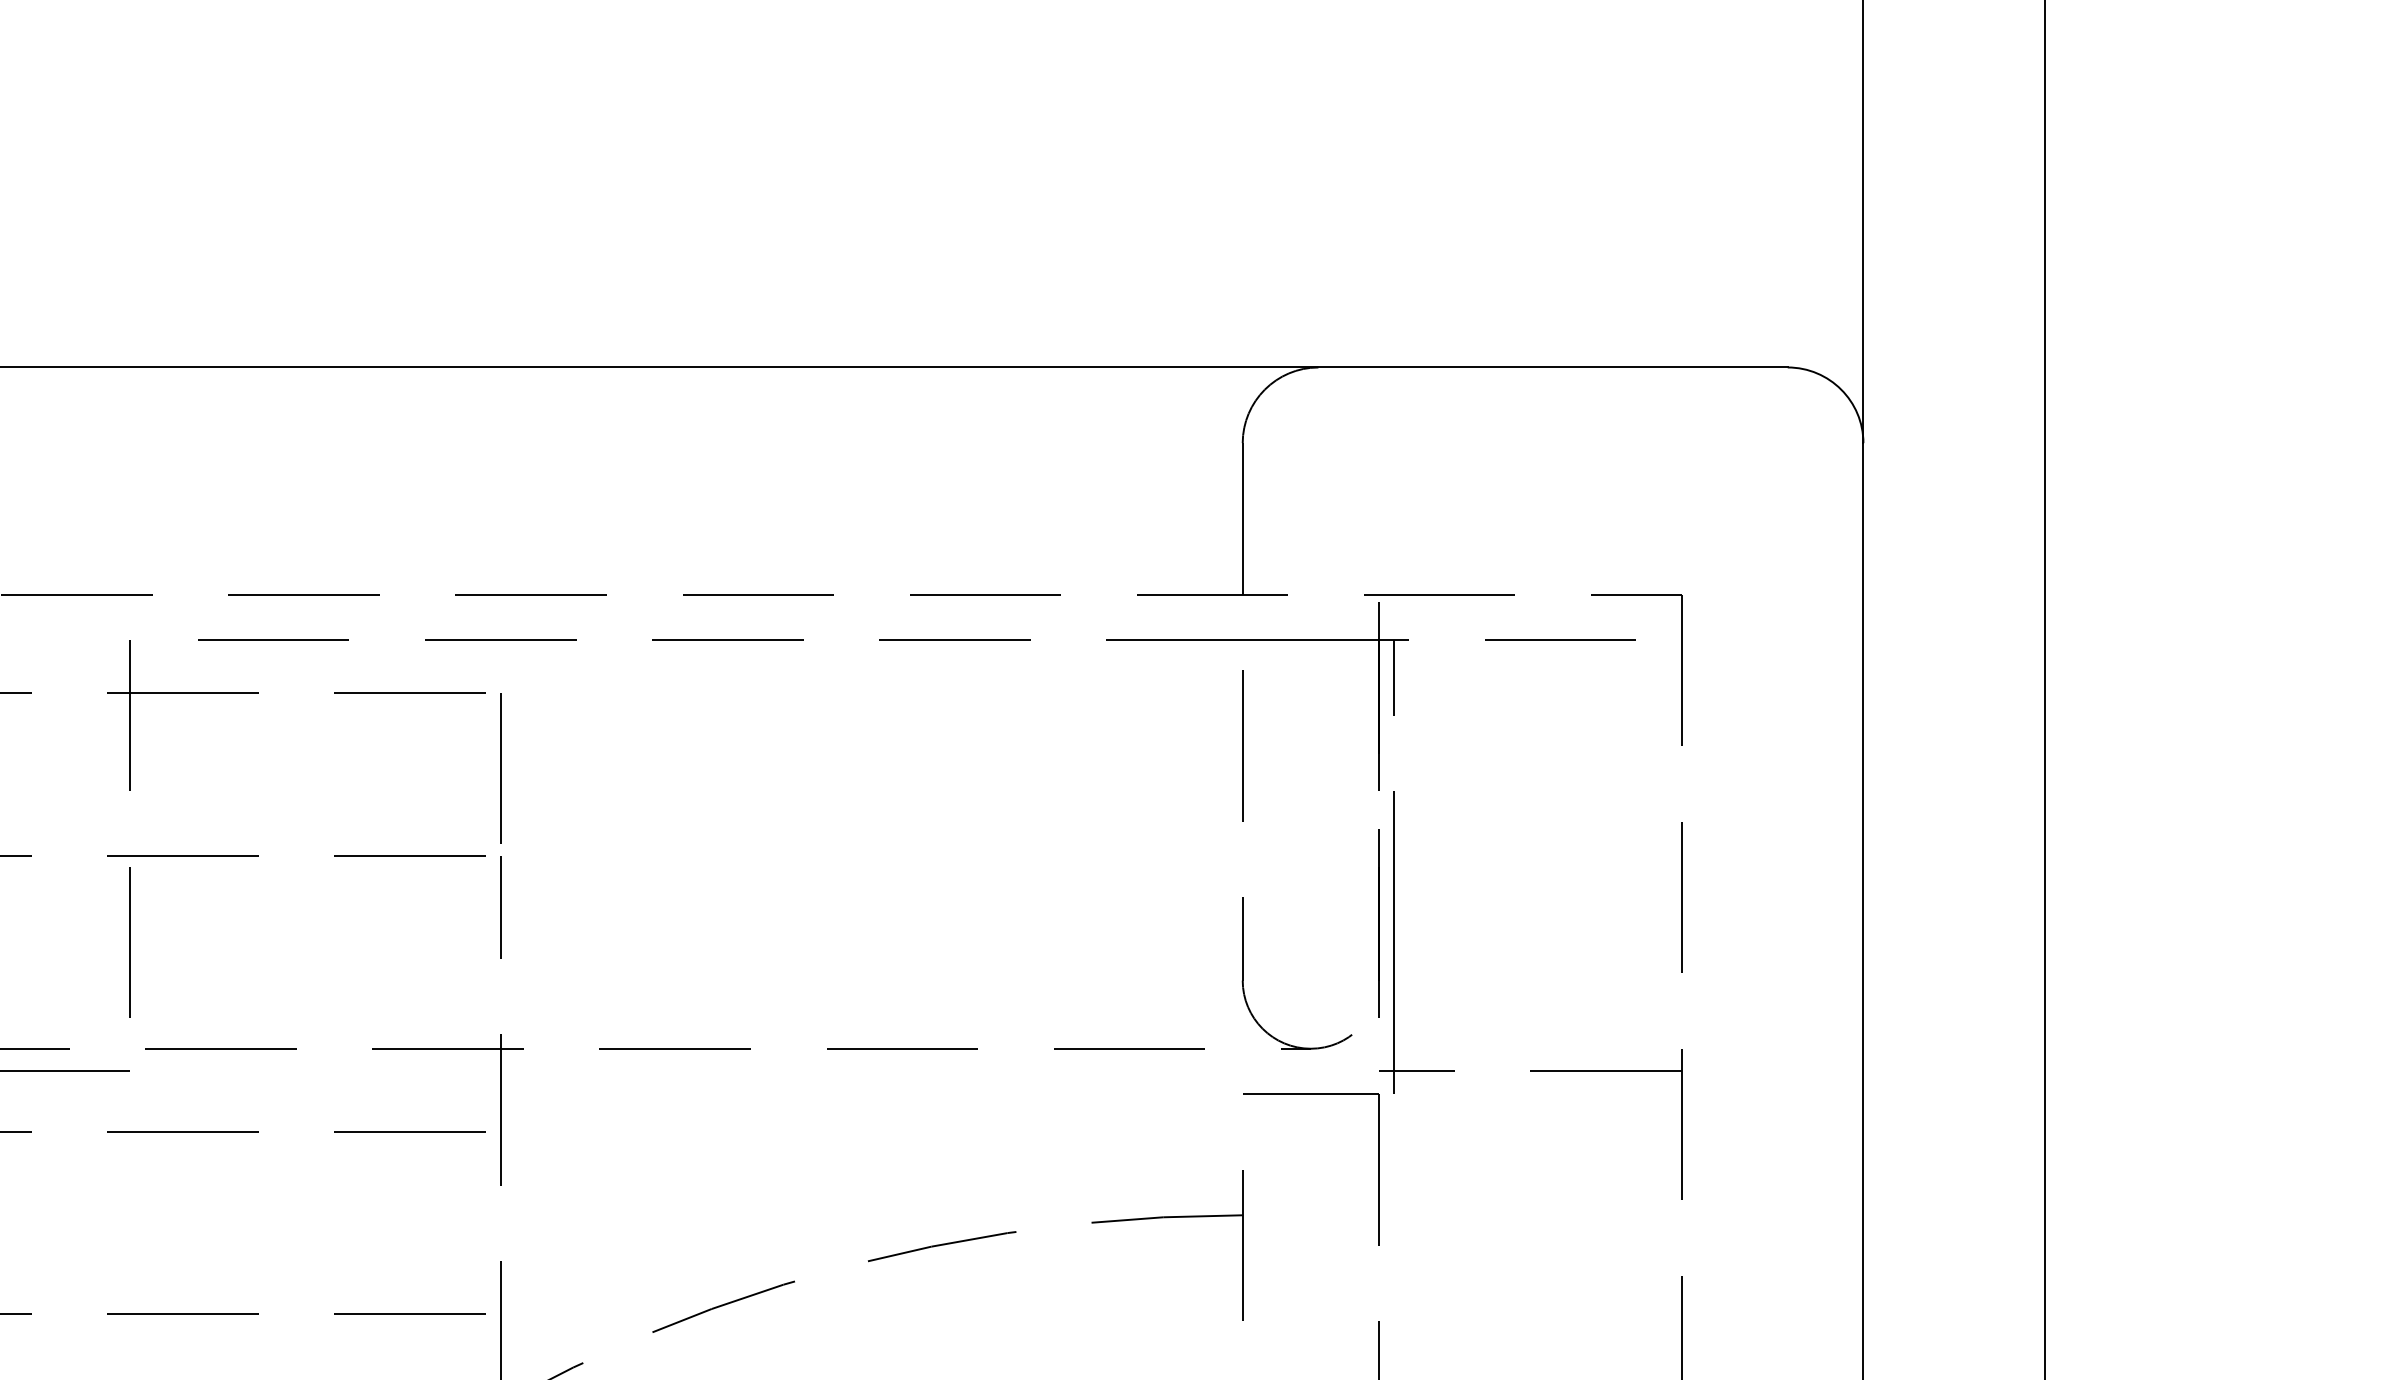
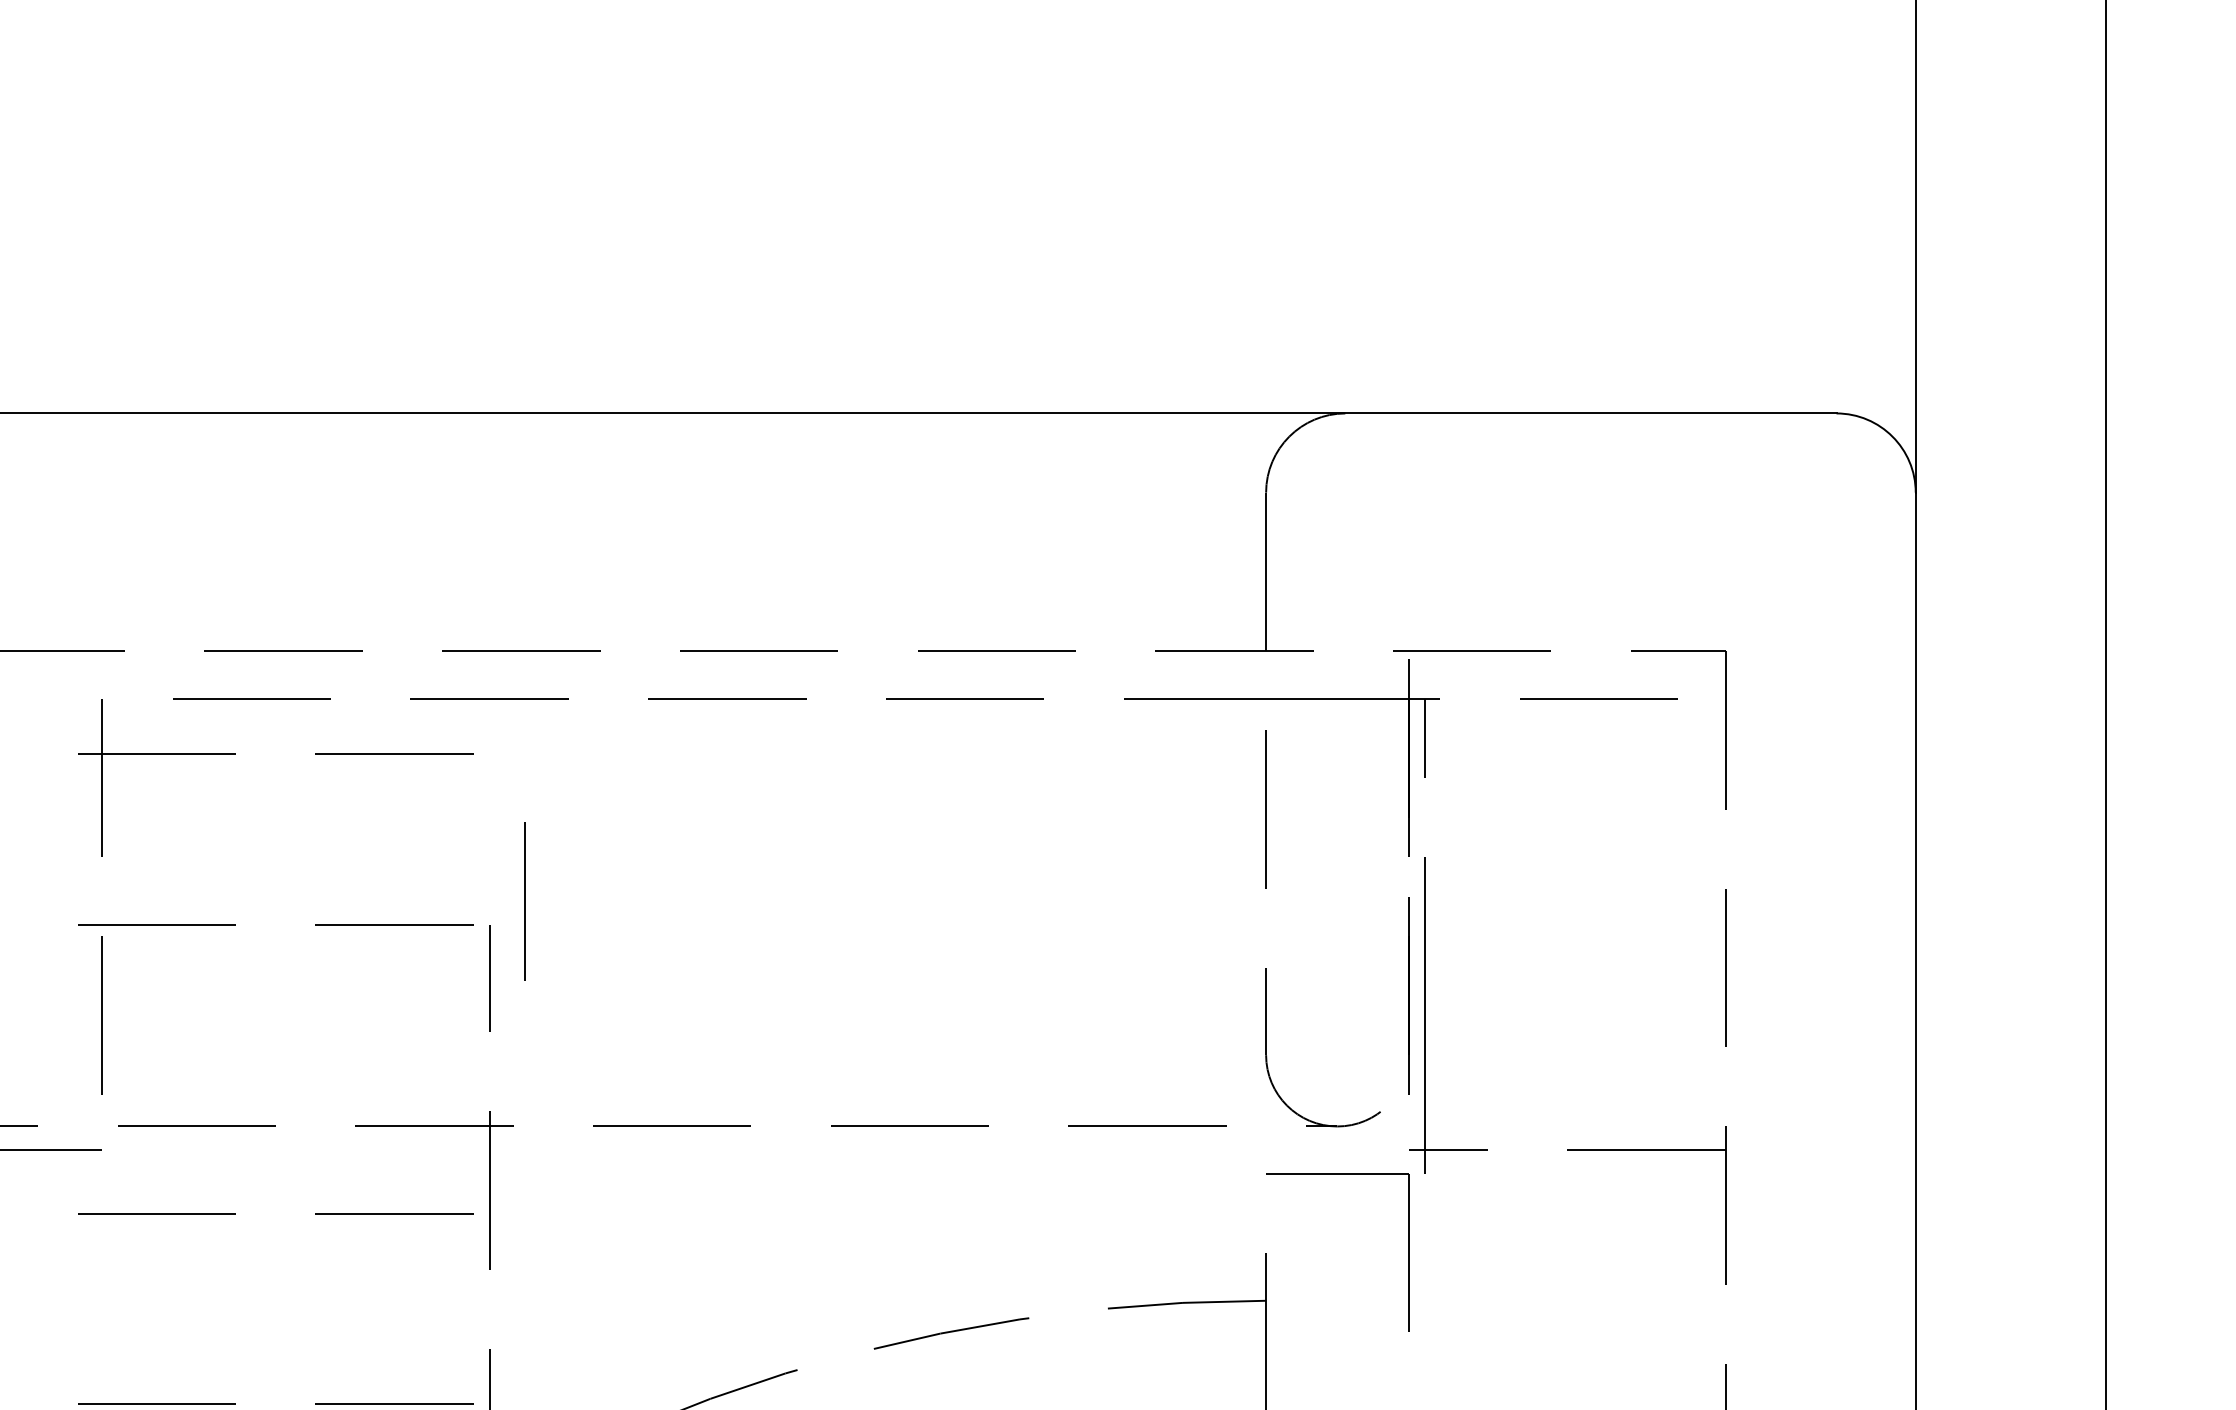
line: (500, 768) -> (524, 901), moved

